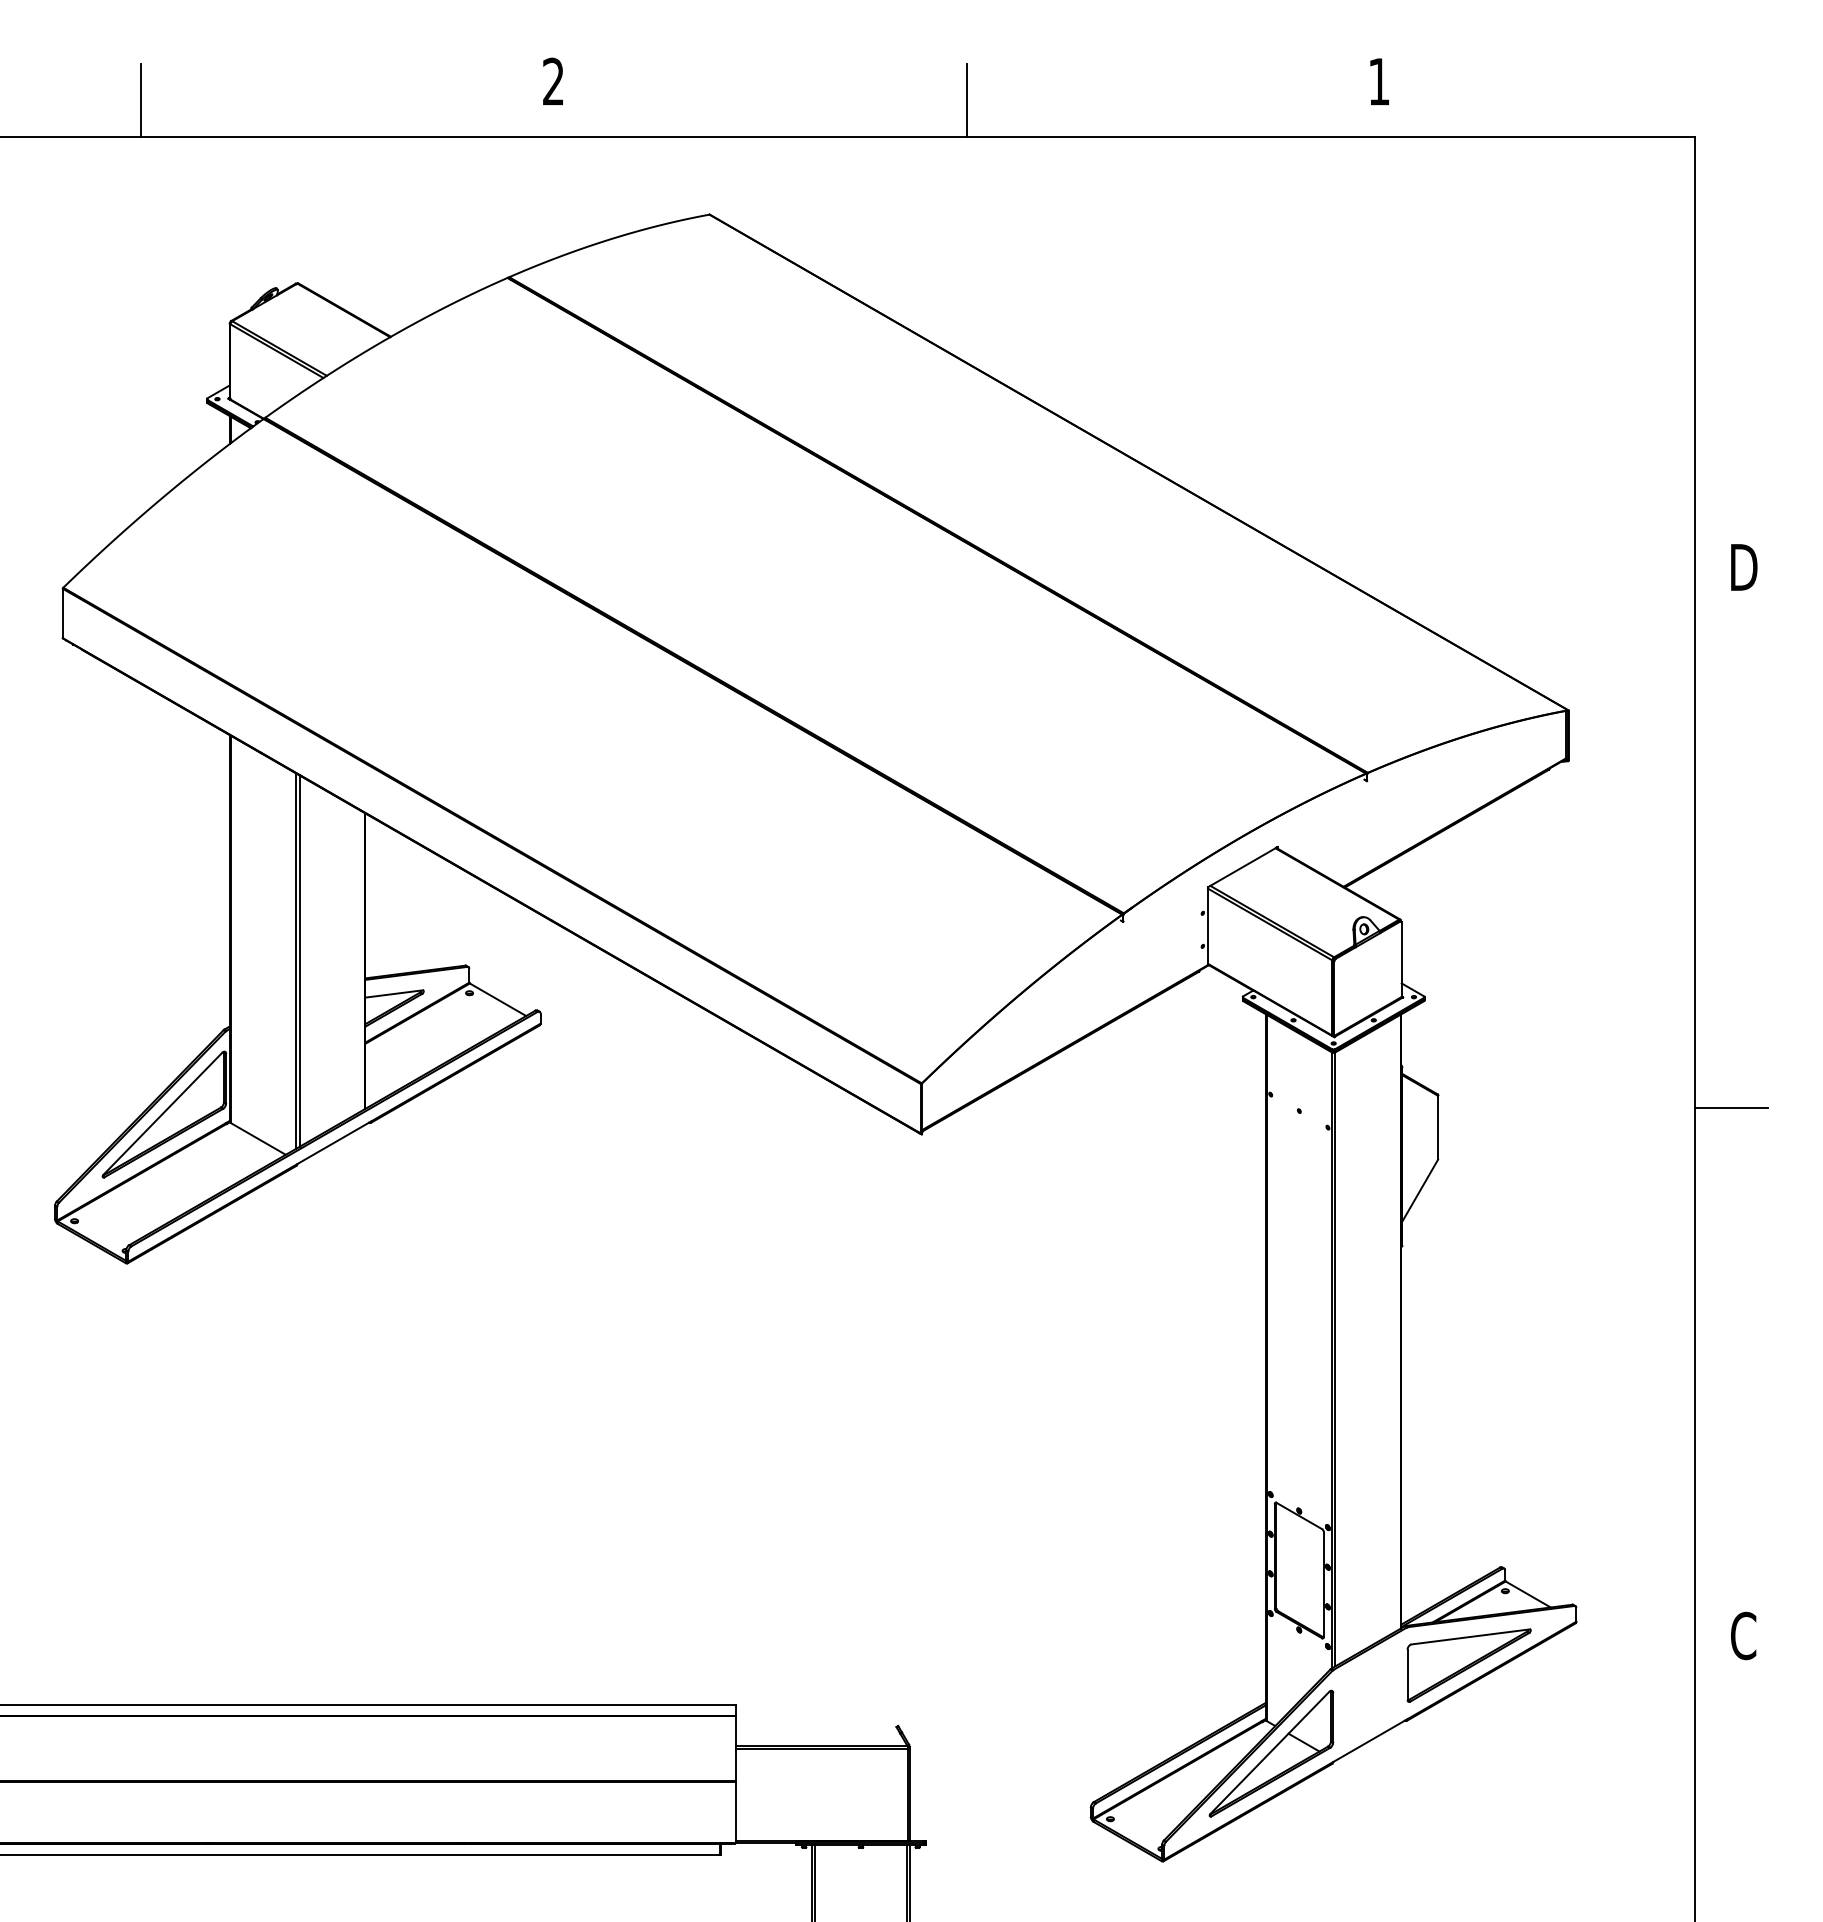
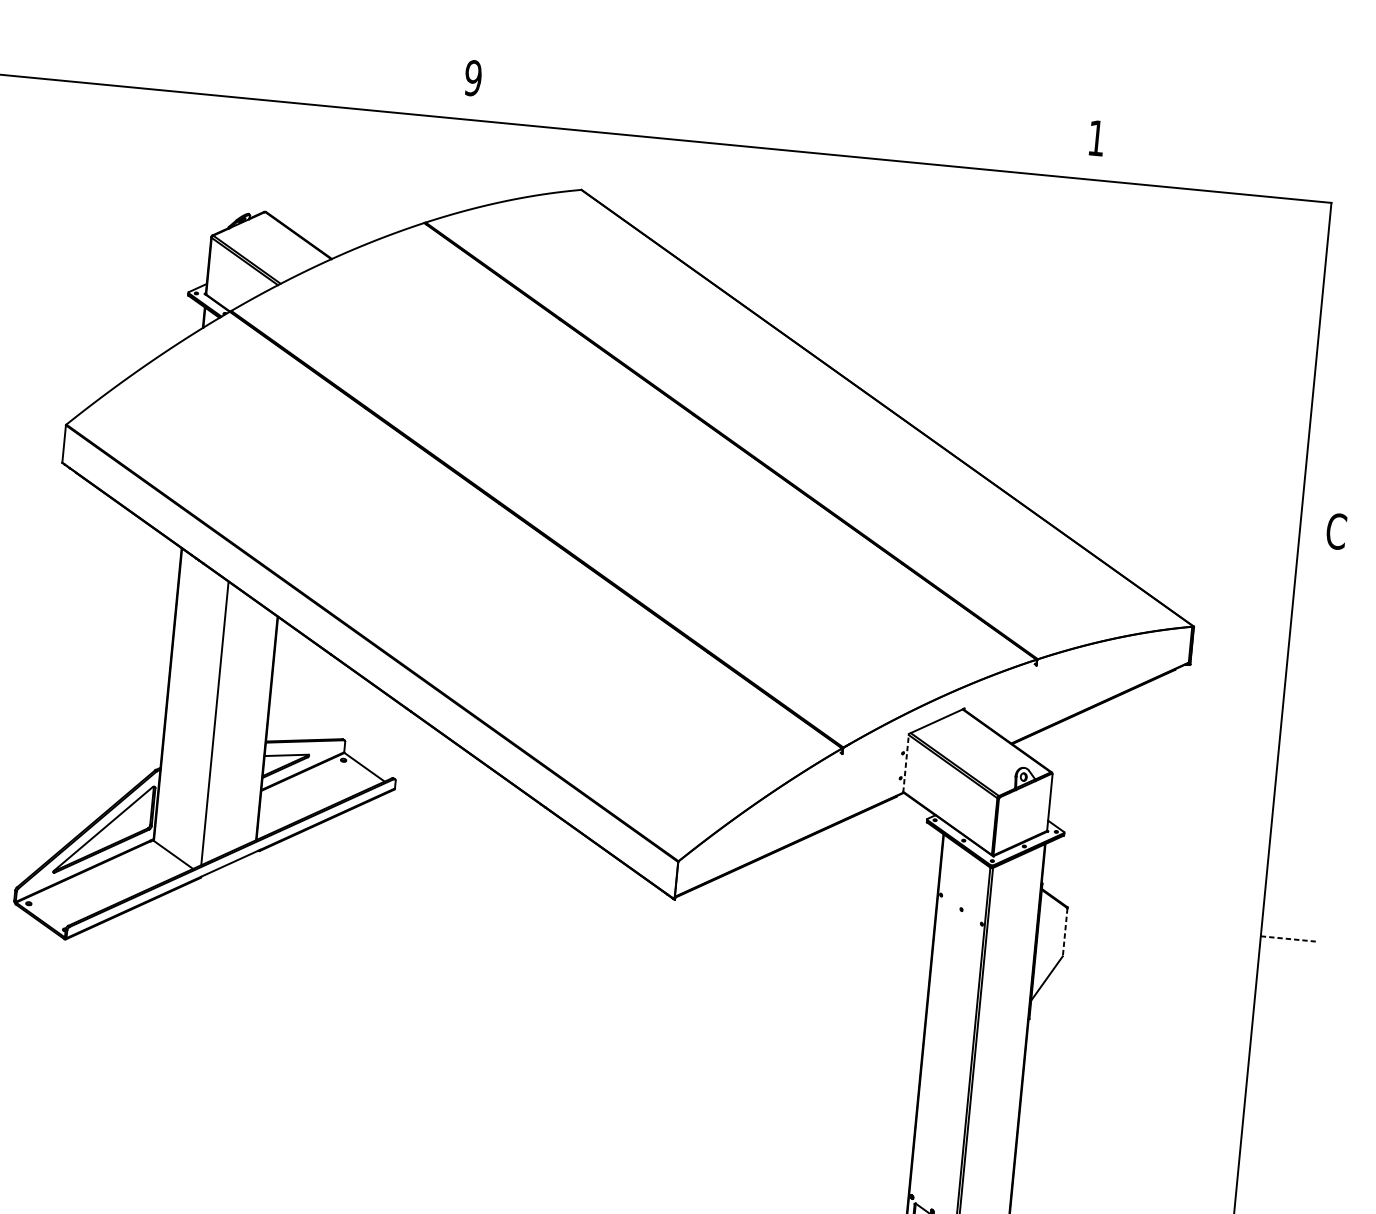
text: (553, 81) -> (473, 78), 2 -> 9
line: (141, 100) -> (160, 62), removed
line: (966, 100) -> (783, 122), removed
text: (1743, 567) -> (1336, 531), D -> C
line: (1208, 926) -> (906, 763), solid -> dashed
line: (299, 960) -> (217, 723), removed
line: (1732, 1108) -> (1288, 939), solid -> dashed
line: (1438, 1127) -> (1065, 932), solid -> dashed

